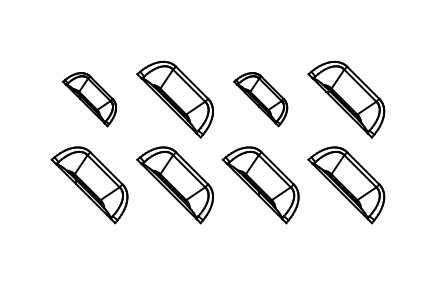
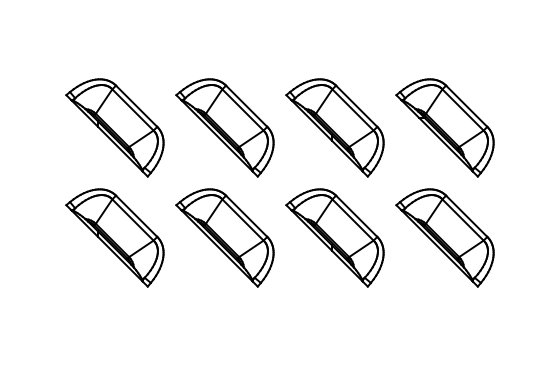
part: (89, 99) -> (114, 127), size x1.43
part: (260, 99) -> (334, 127), size x1.43

